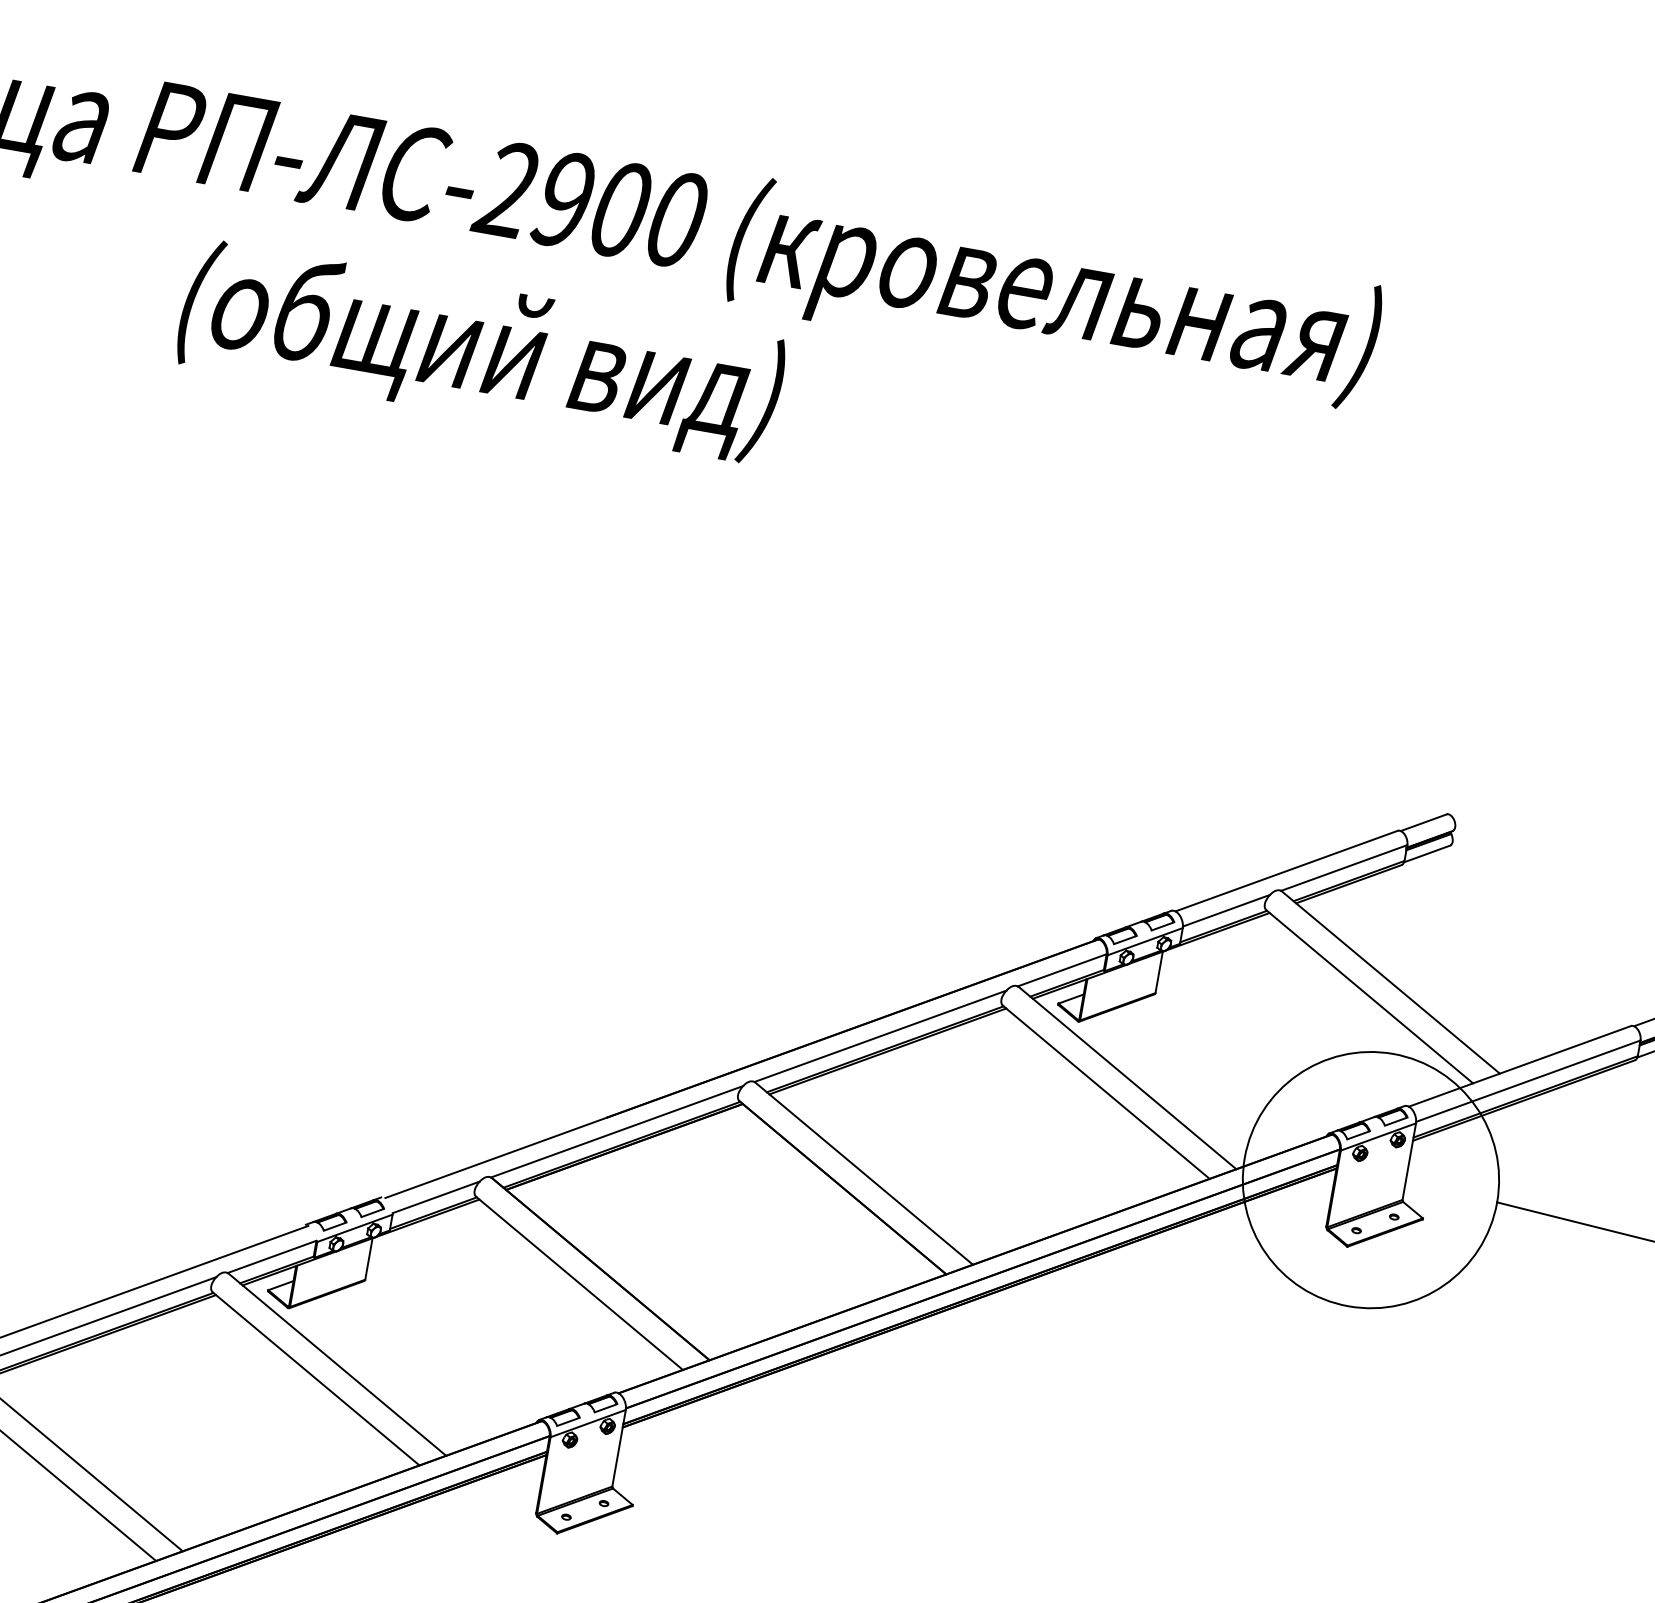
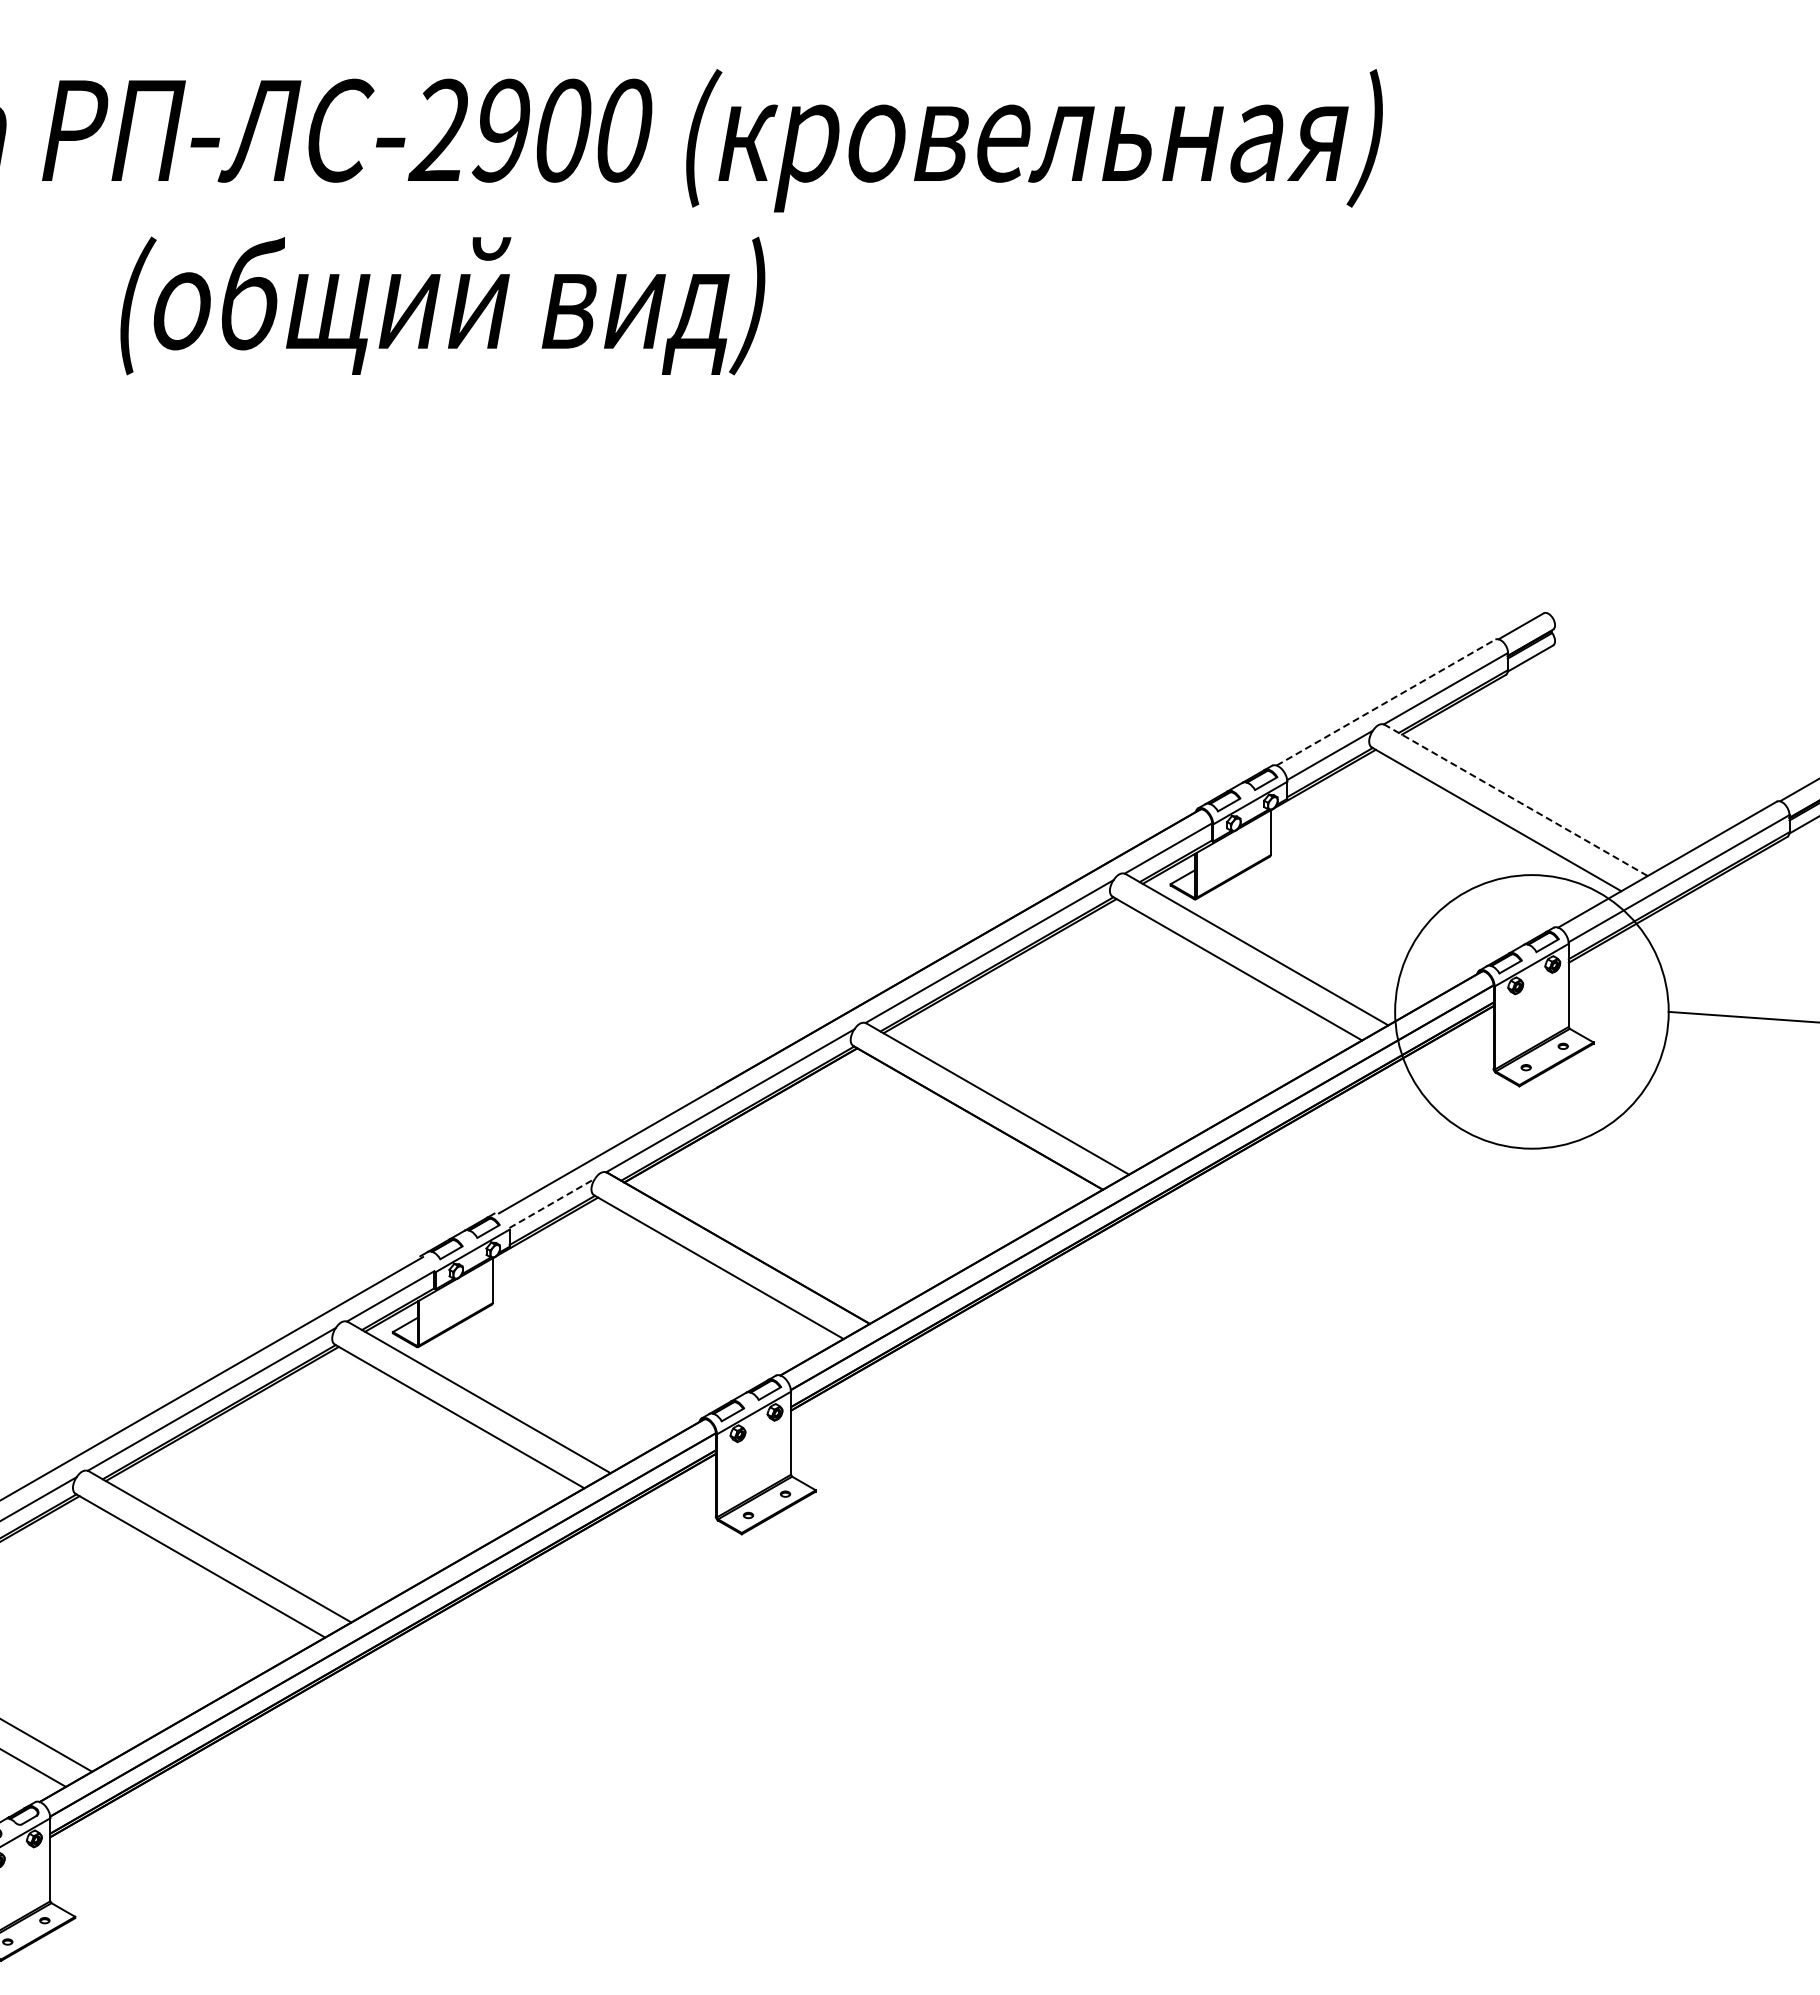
line: (1287, 871) -> (1386, 702), solid -> dashed
line: (1391, 982) -> (1516, 800), solid -> dashed
line: (436, 1197) -> (552, 1203), solid -> dashed

